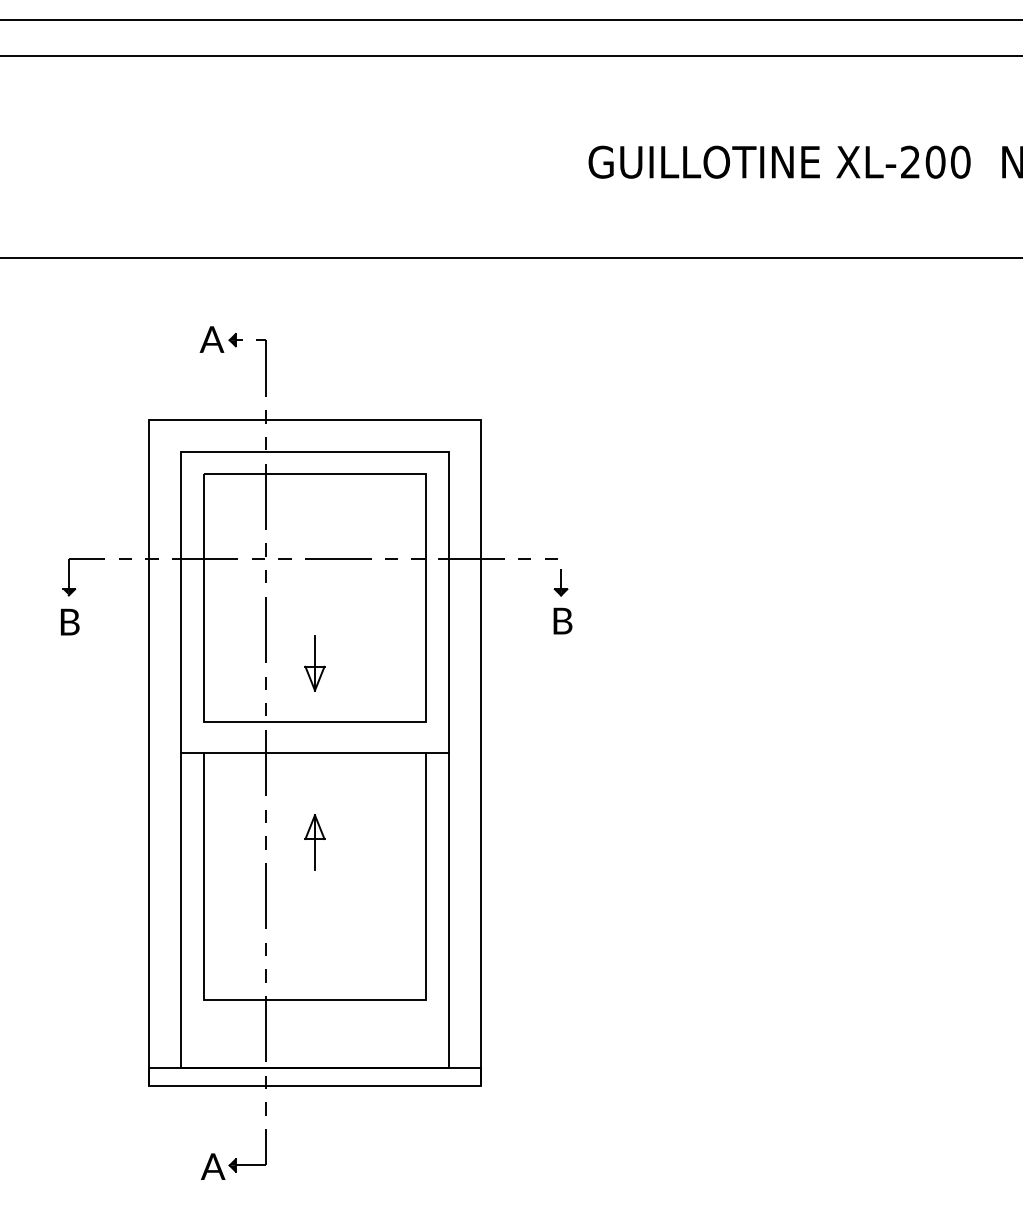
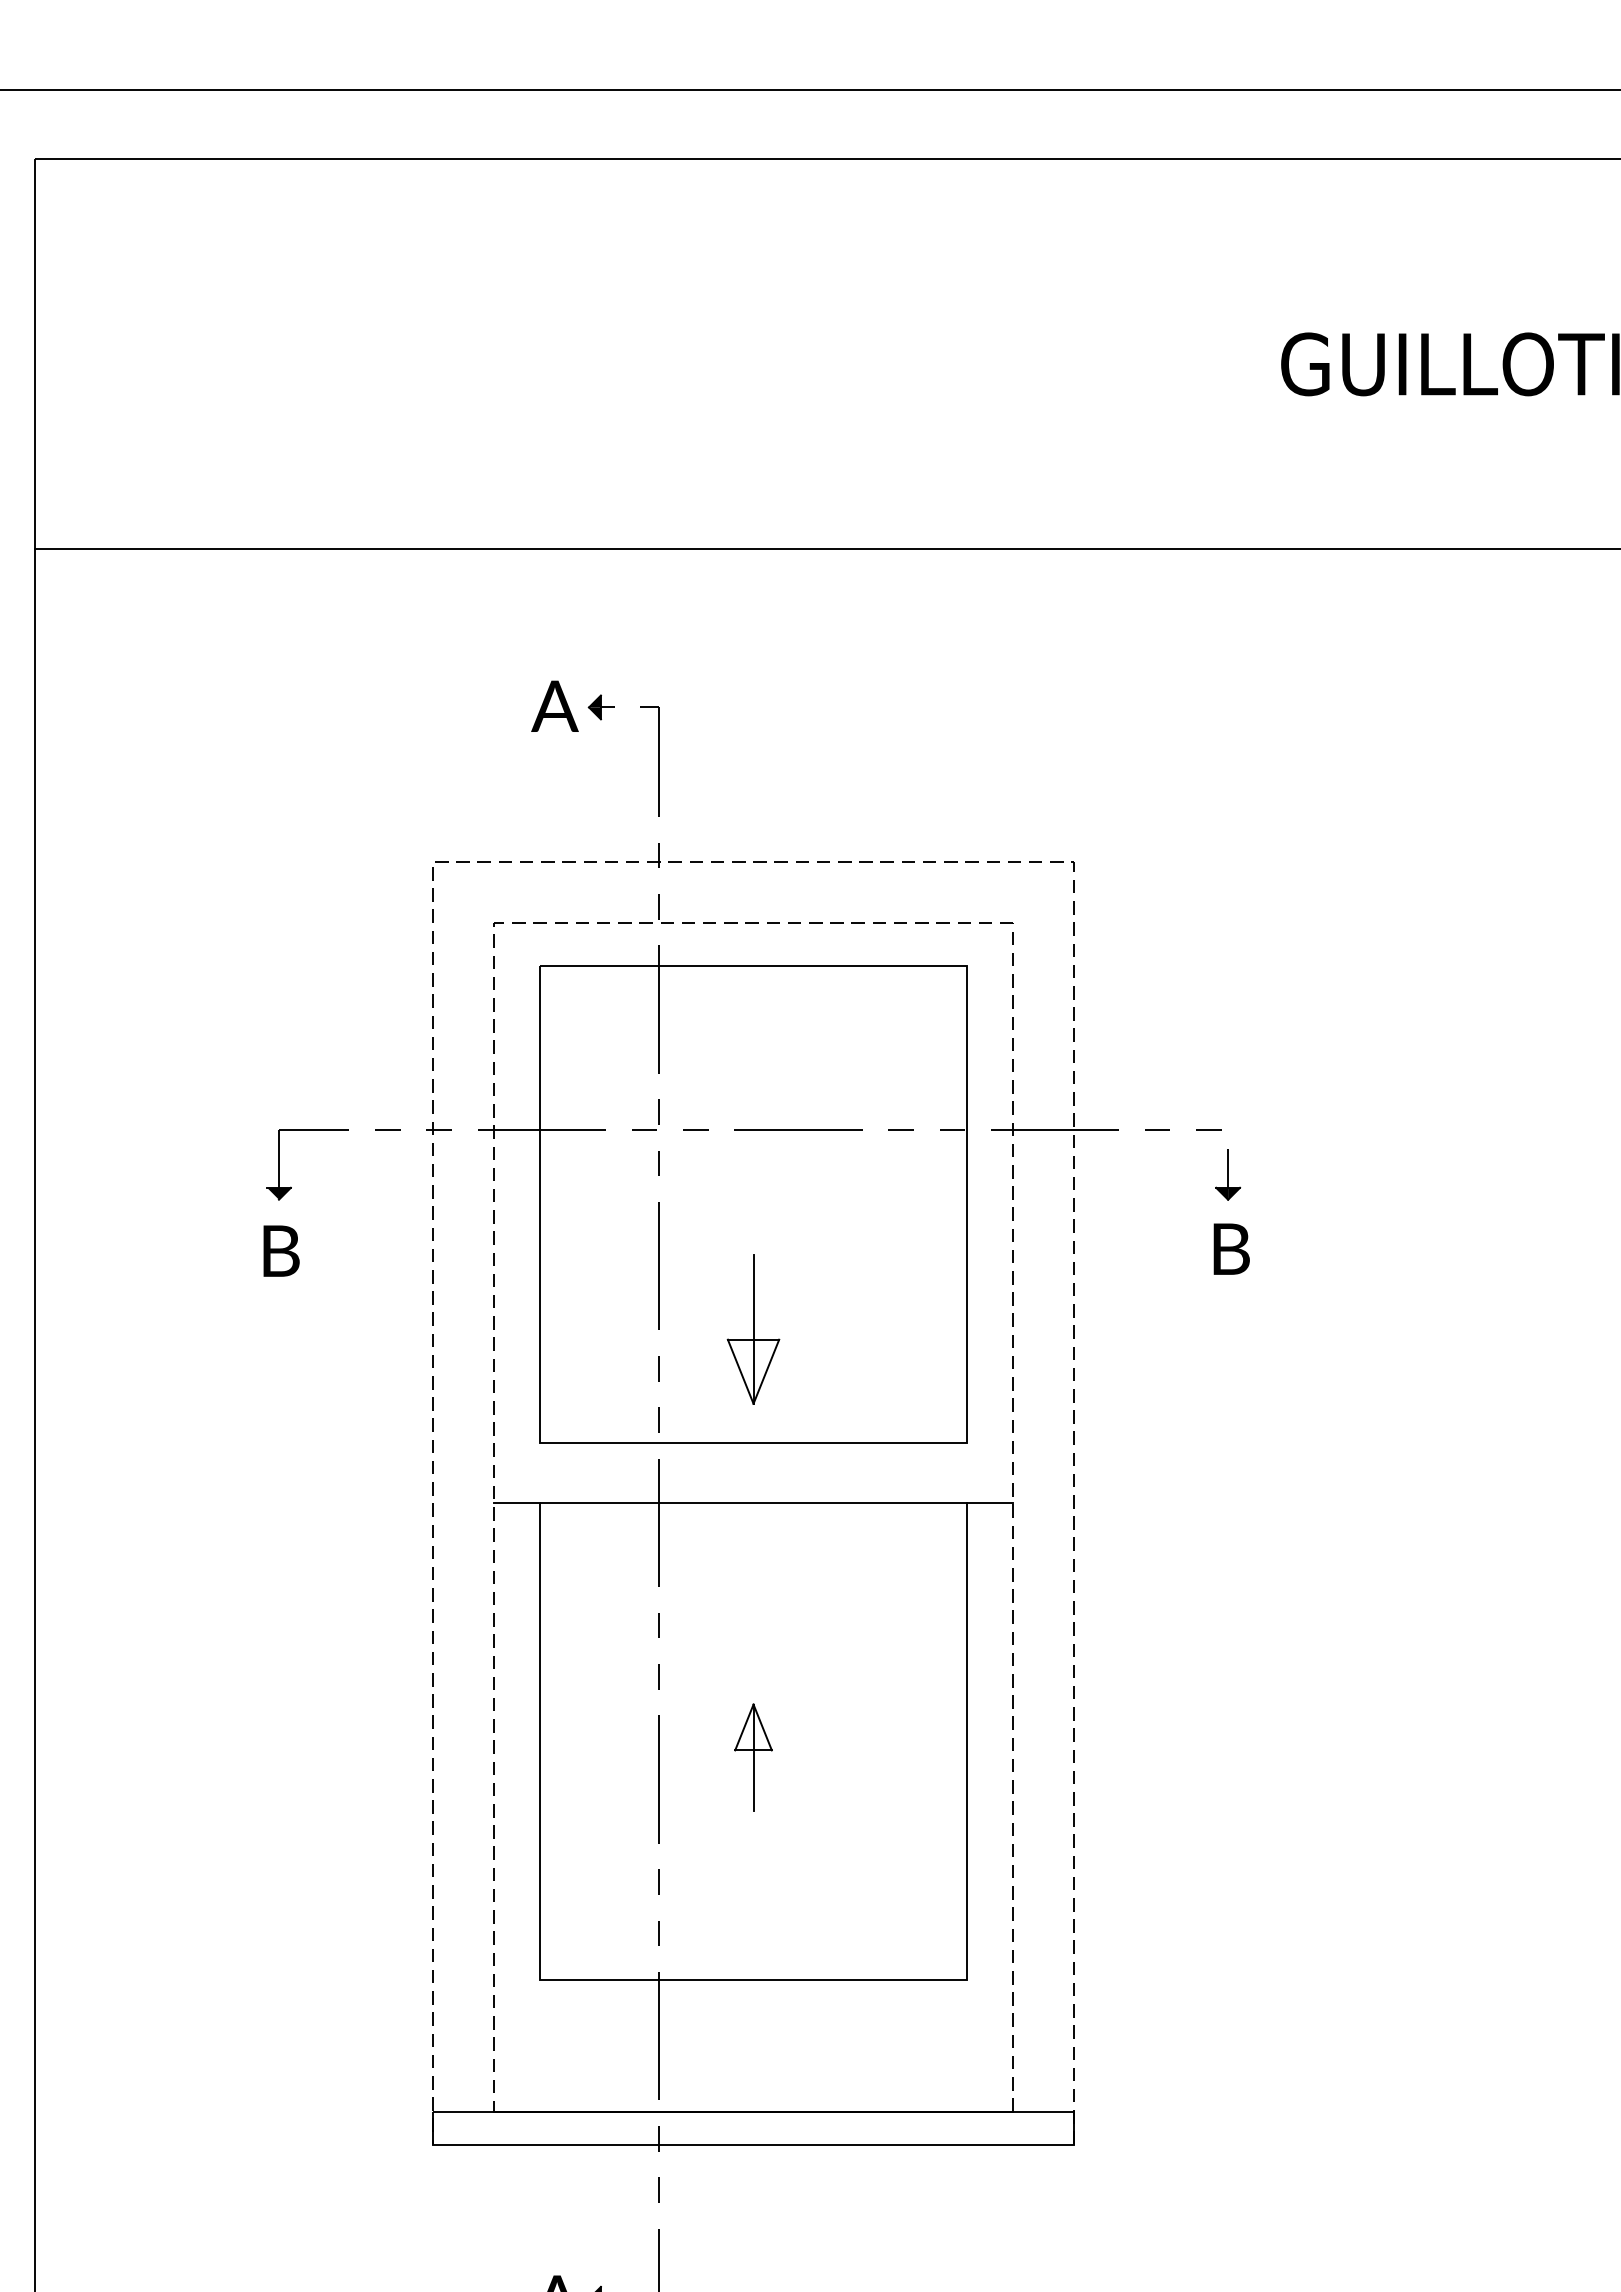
line: (314, 420) -> (752, 862), solid -> dashed
line: (314, 452) -> (752, 924), solid -> dashed
part: (314, 663) -> (752, 1330), size x1.4
part: (314, 842) -> (752, 1757), moved

